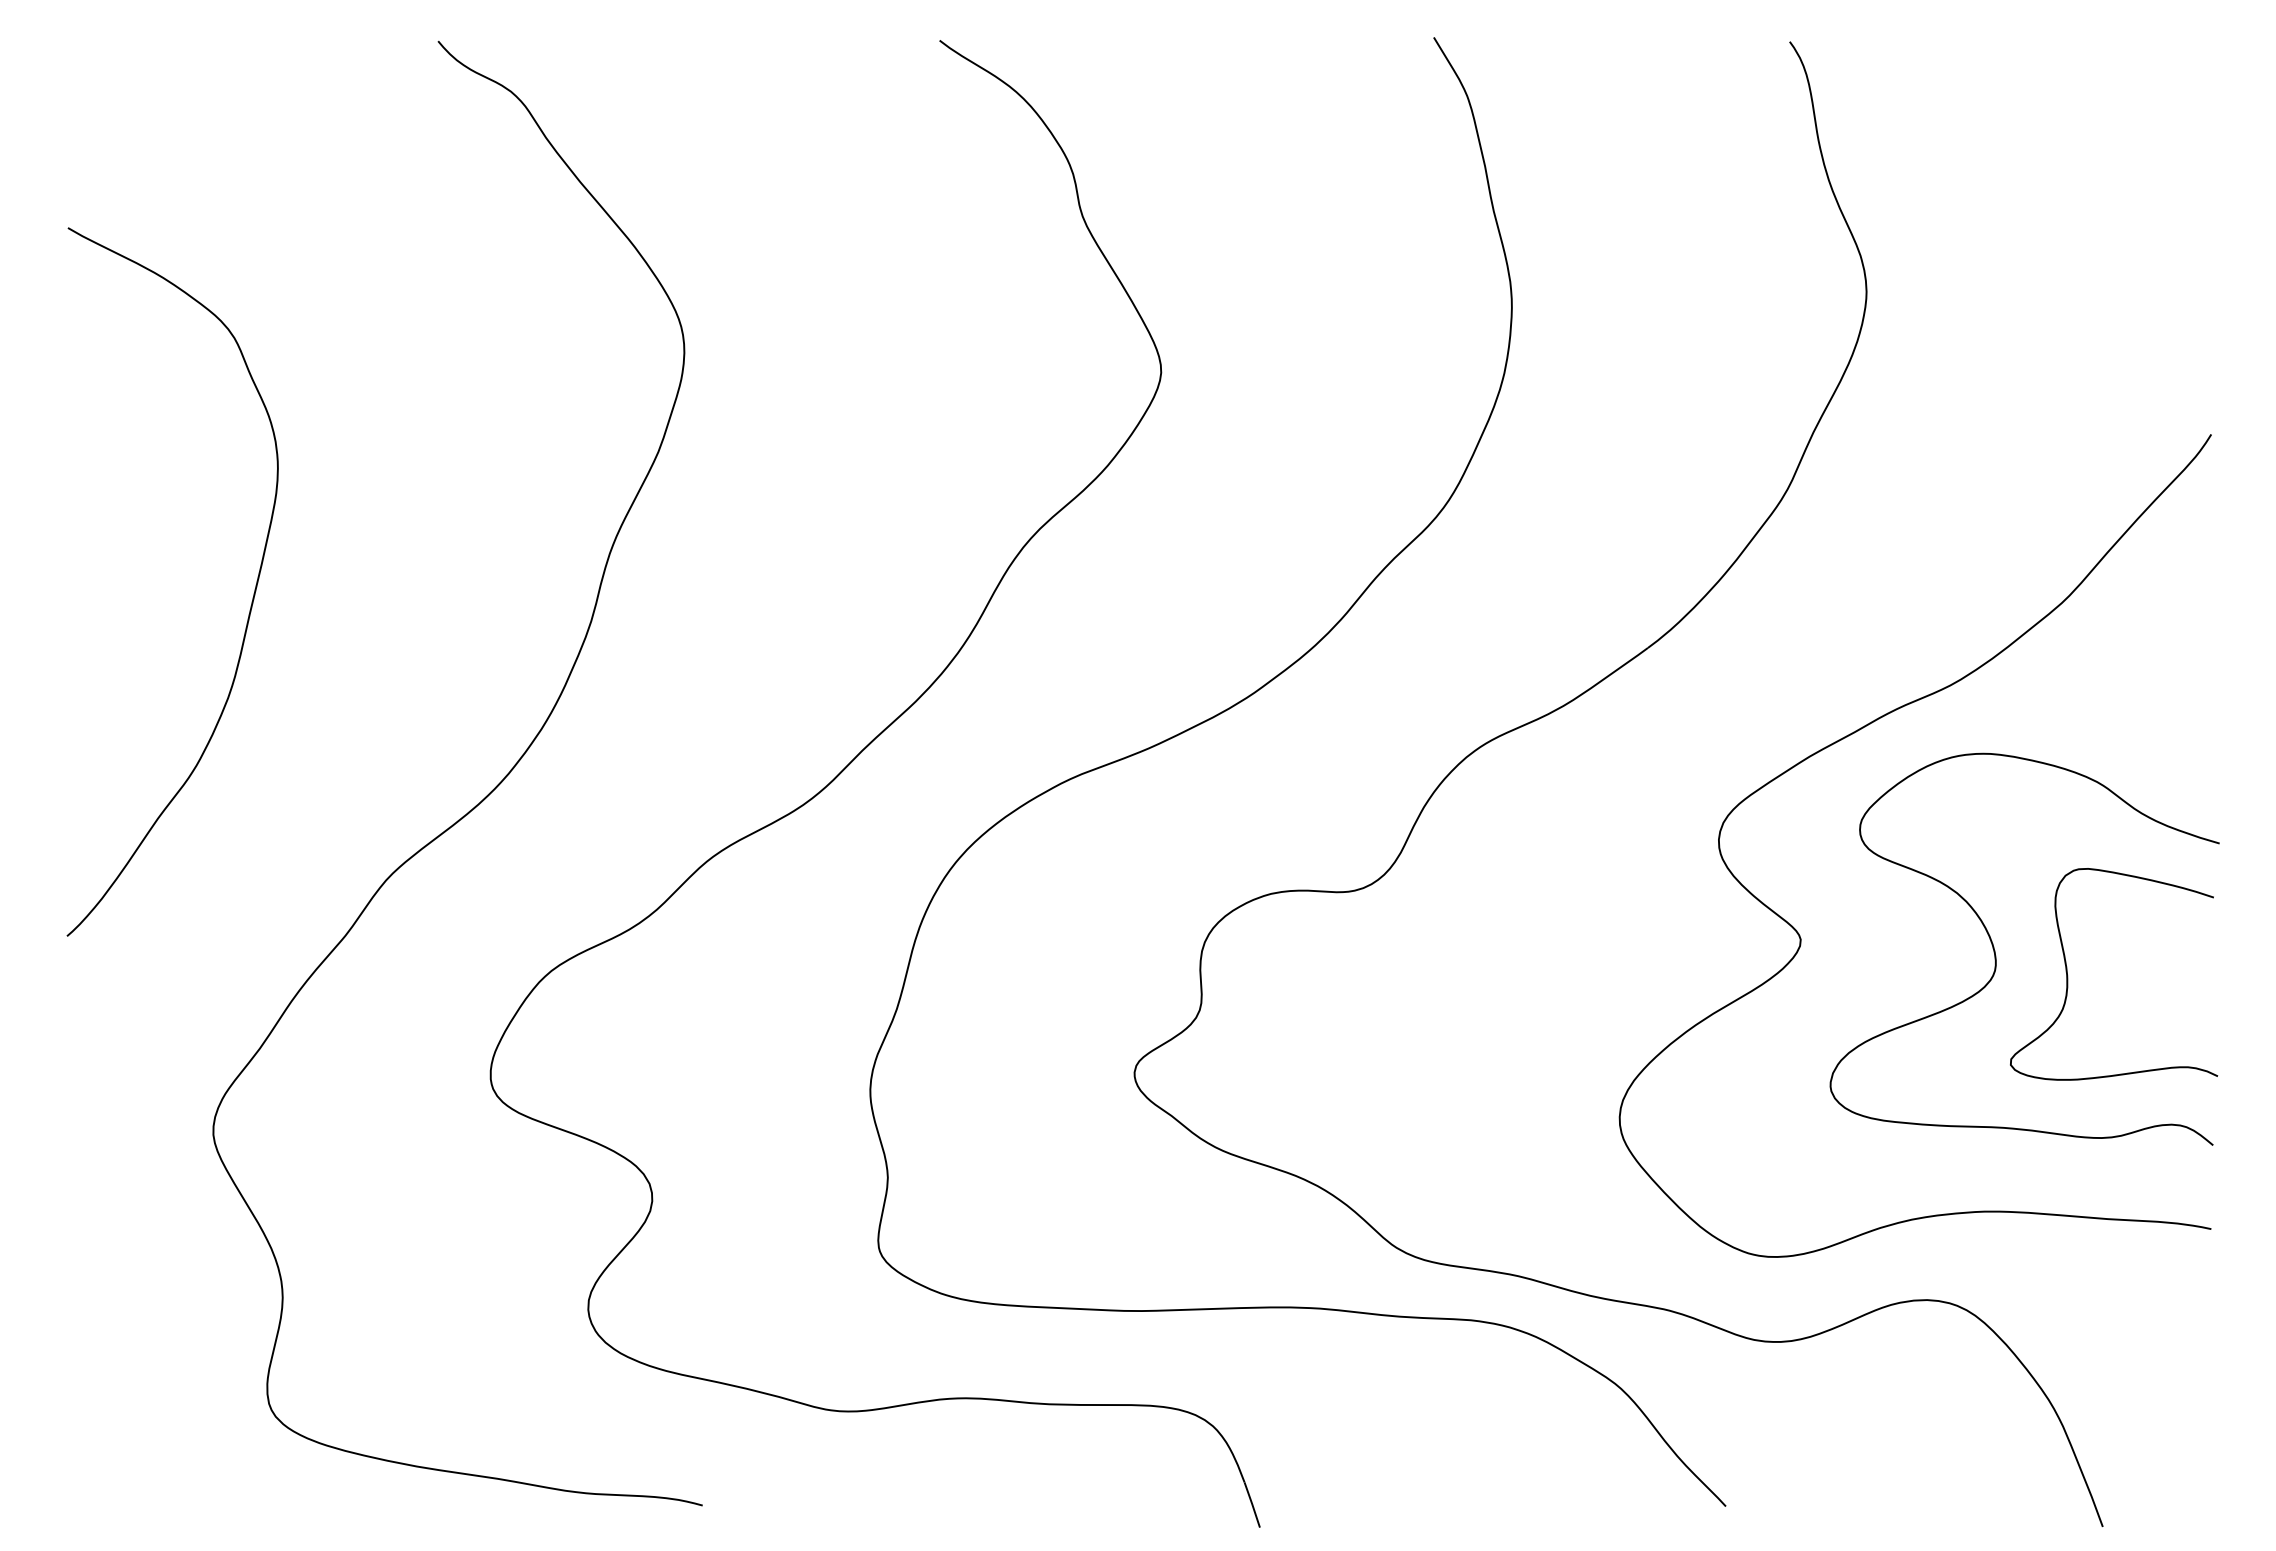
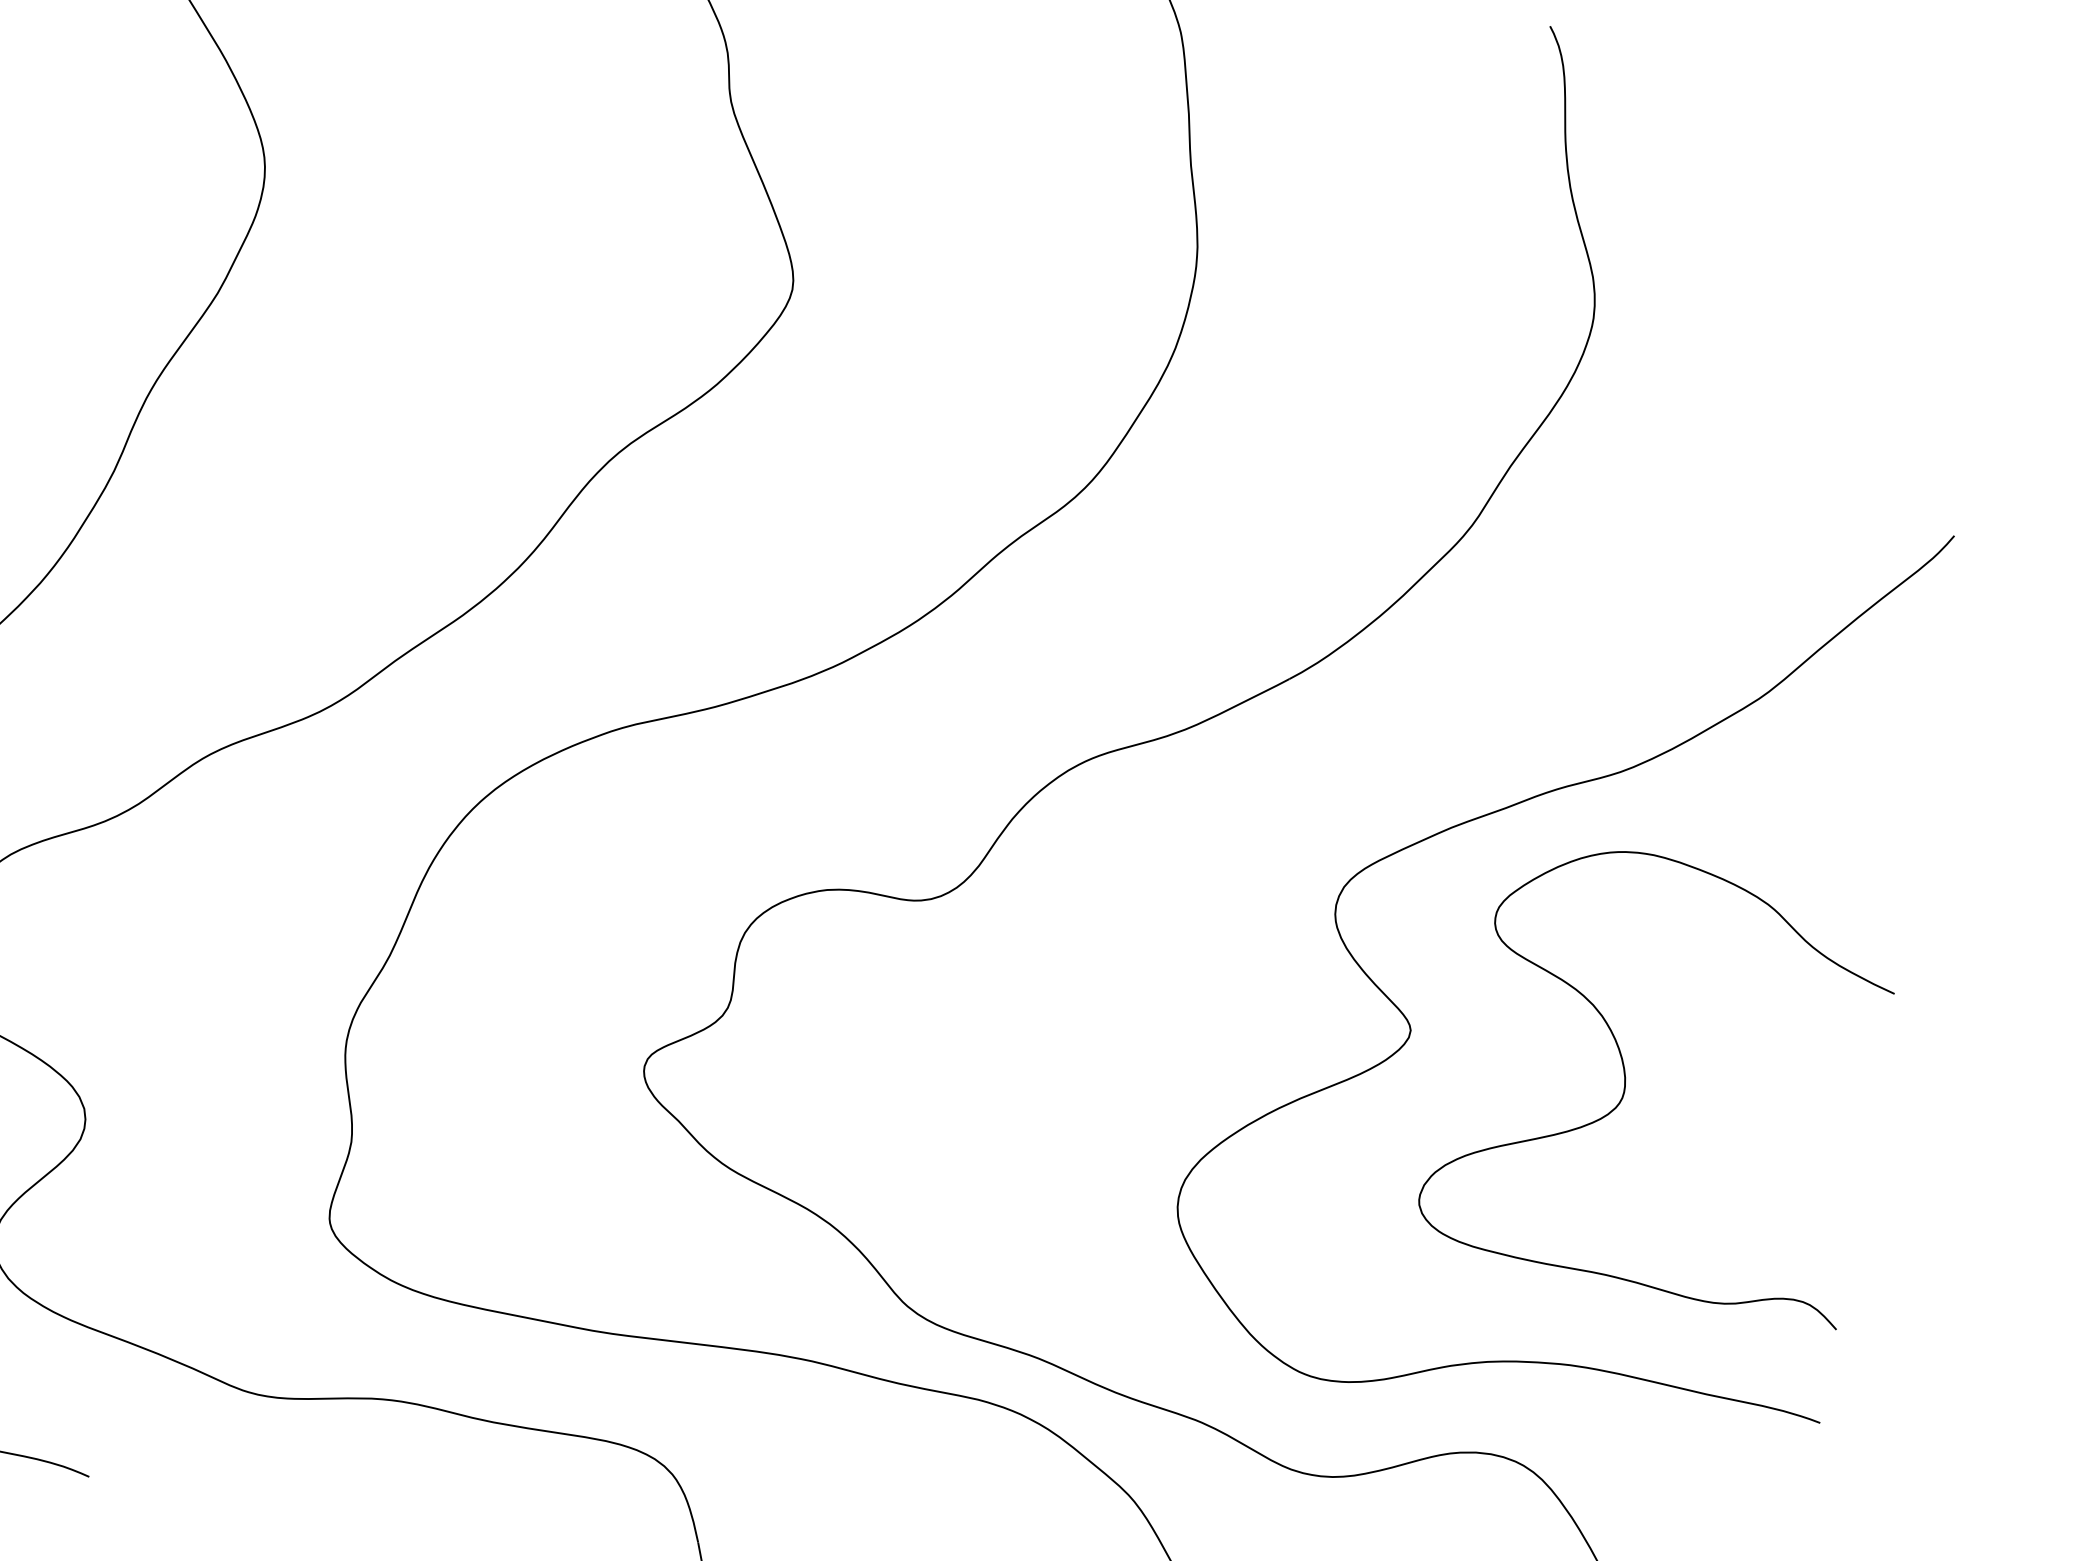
curve: (2068, 975) -> (1703, 1115), removed

